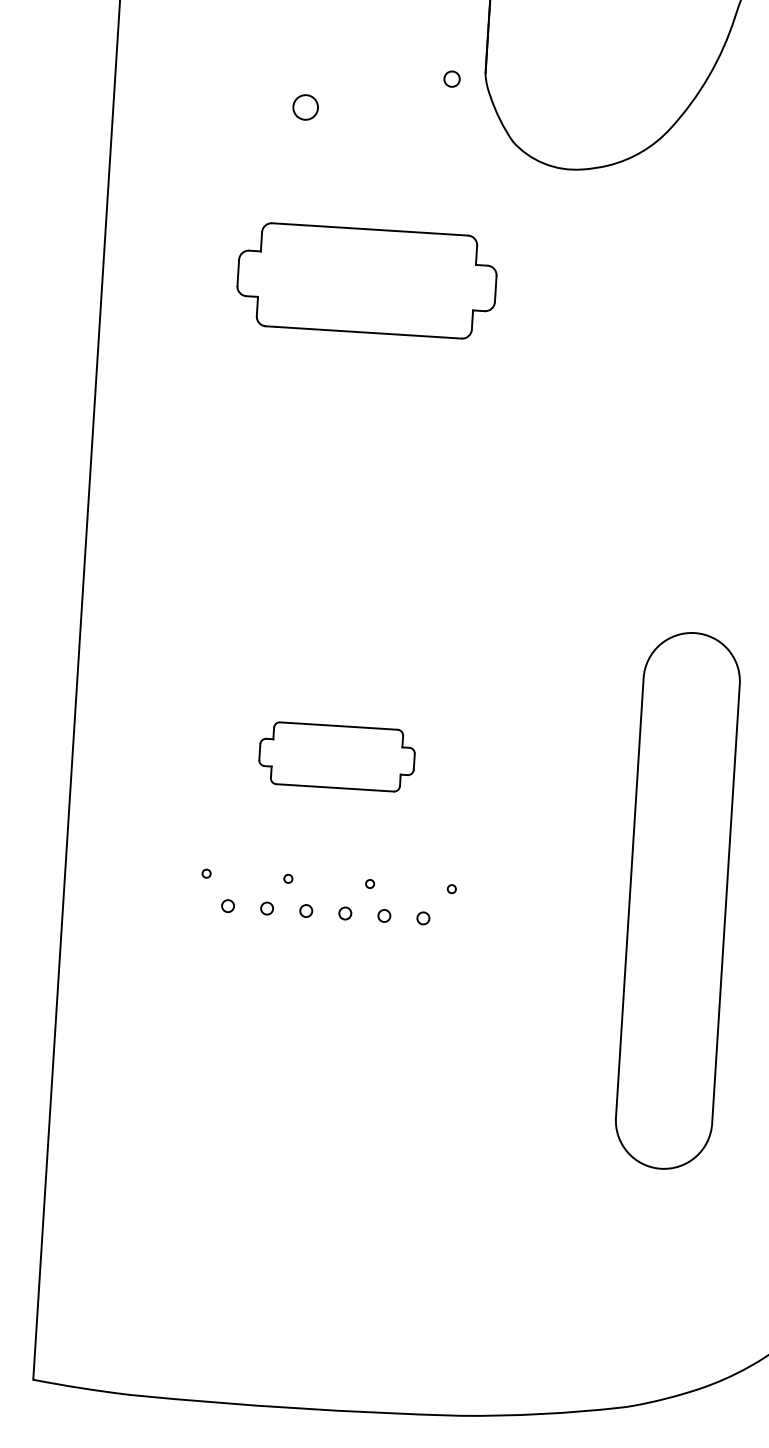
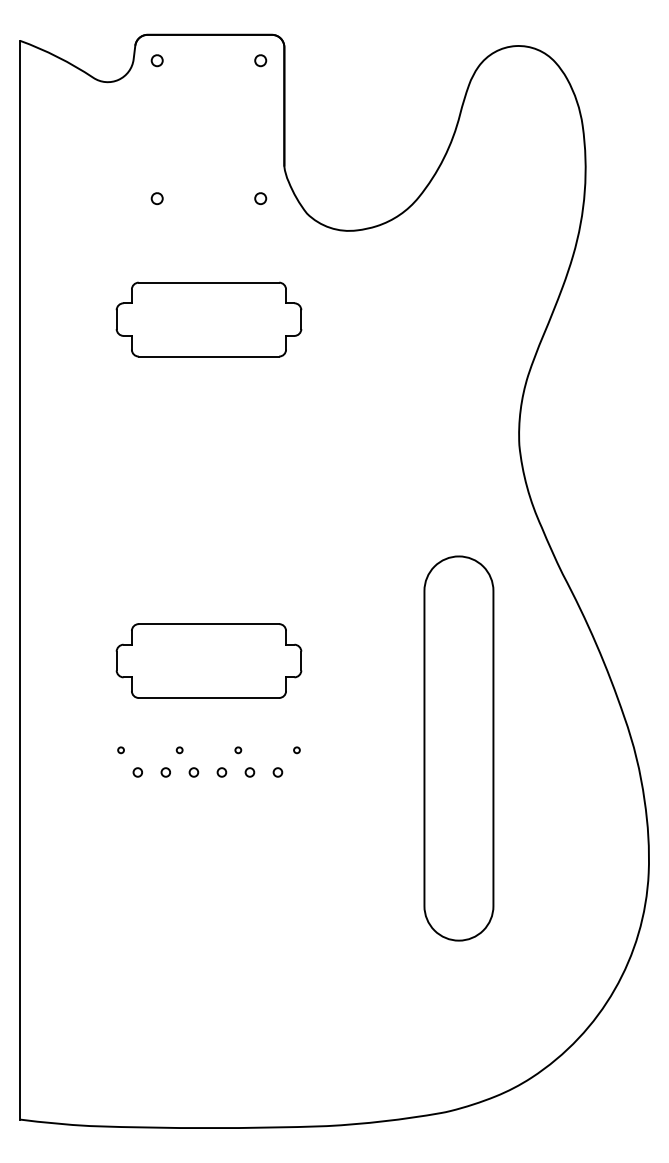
part: (451, 78) -> (260, 198), moved
part: (304, 107) -> (156, 198), size x0.62
part: (336, 756) -> (208, 660), size x1.67

